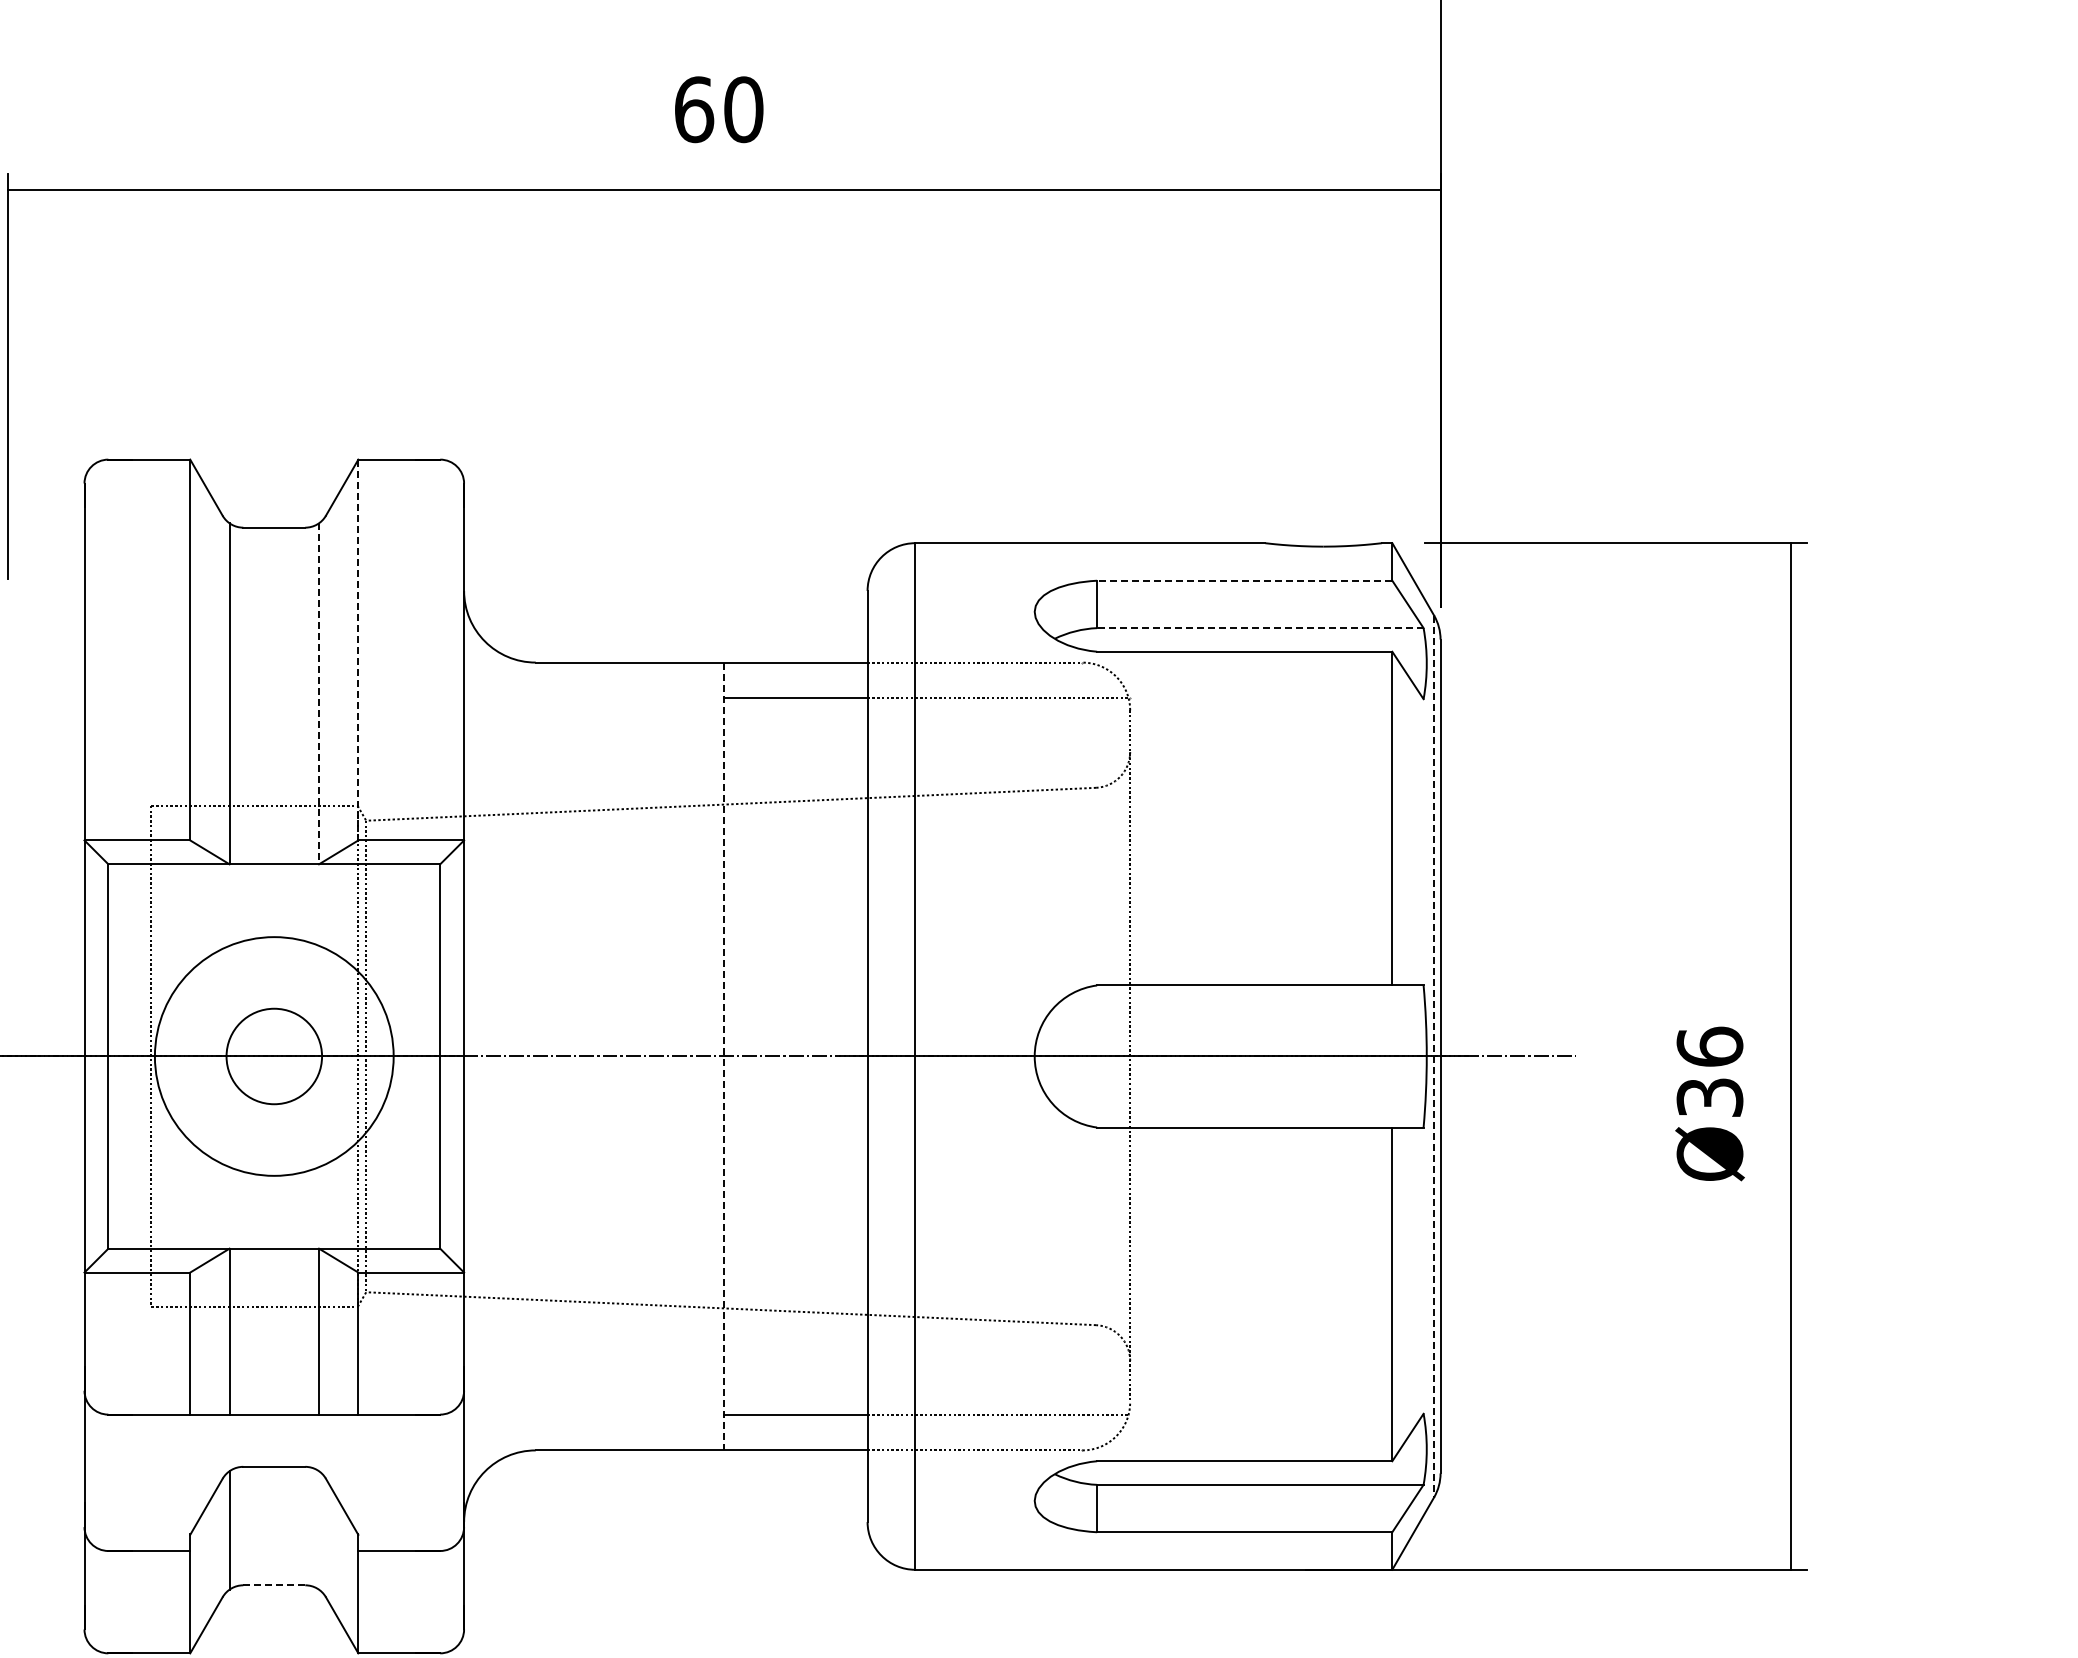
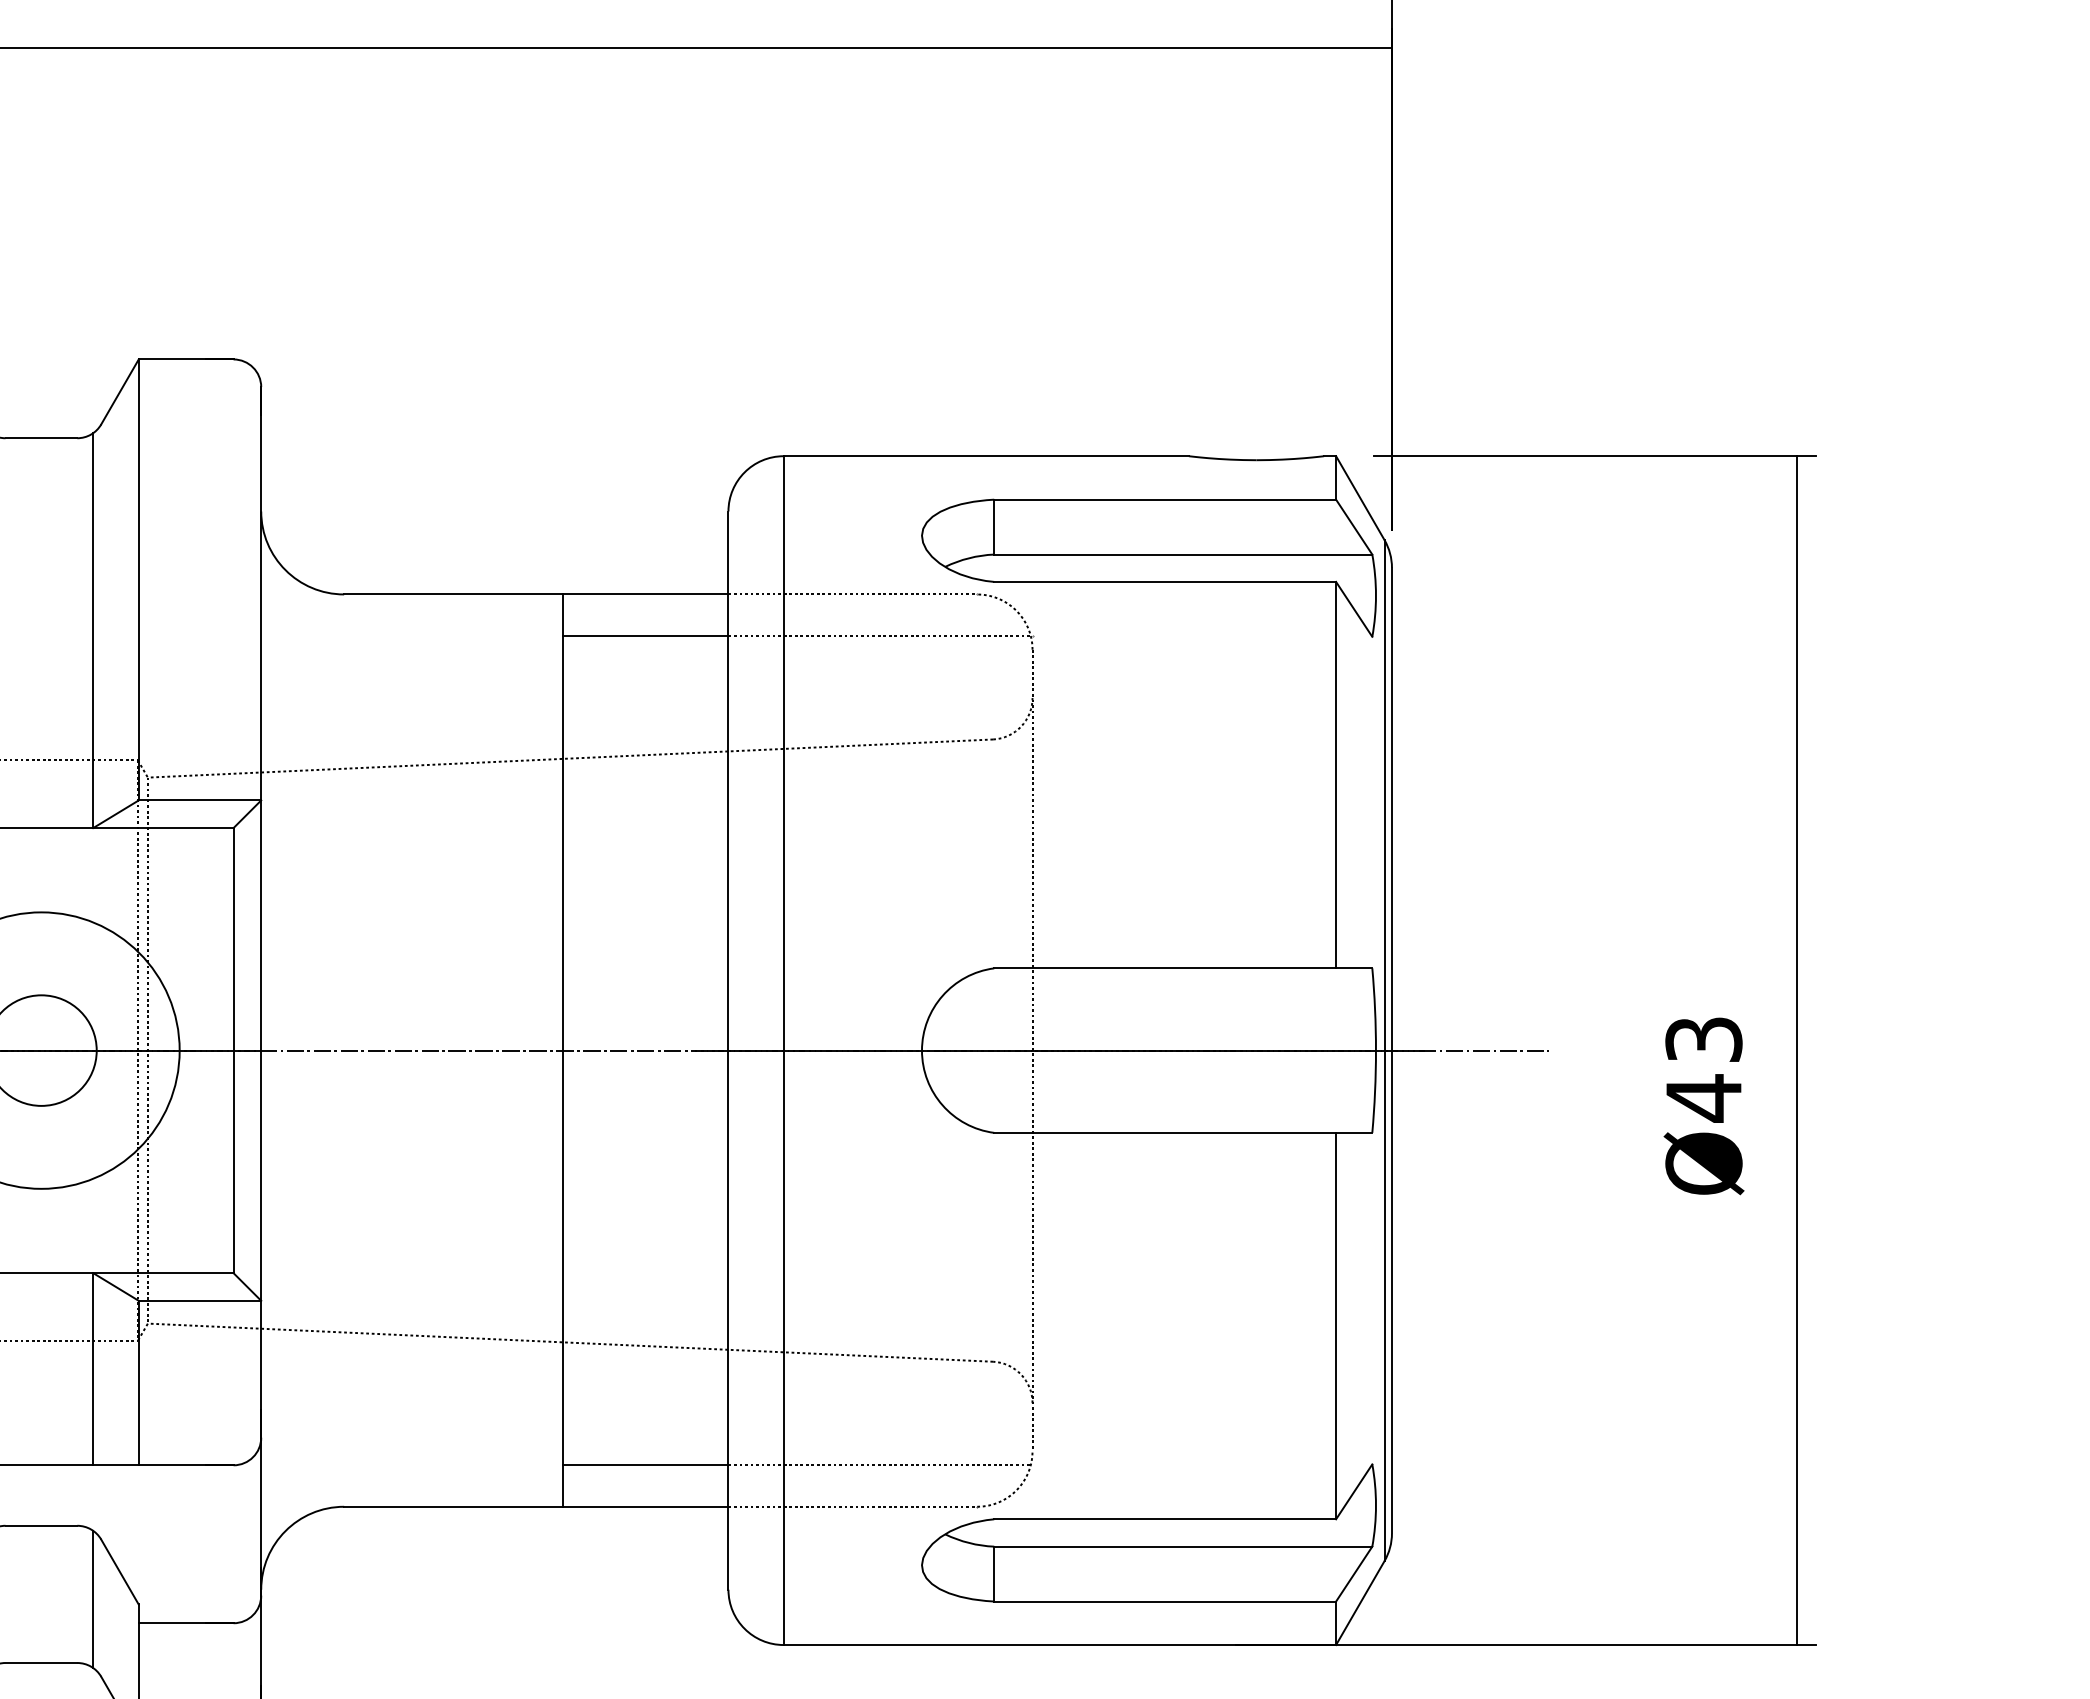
line: (1244, 580) -> (1164, 499), dashed -> solid
line: (1259, 628) -> (1182, 554), dashed -> solid
line: (358, 650) -> (138, 580), dashed -> solid
line: (319, 693) -> (93, 630), dashed -> solid
line: (724, 1056) -> (562, 1050), dashed -> solid
line: (1434, 1056) -> (1384, 1050), dashed -> solid
text: (1709, 1072) -> (1703, 1069), Ø36 -> Ø43
line: (319, 1530) -> (93, 1599), added
line: (274, 1585) -> (41, 1663), dashed -> solid

